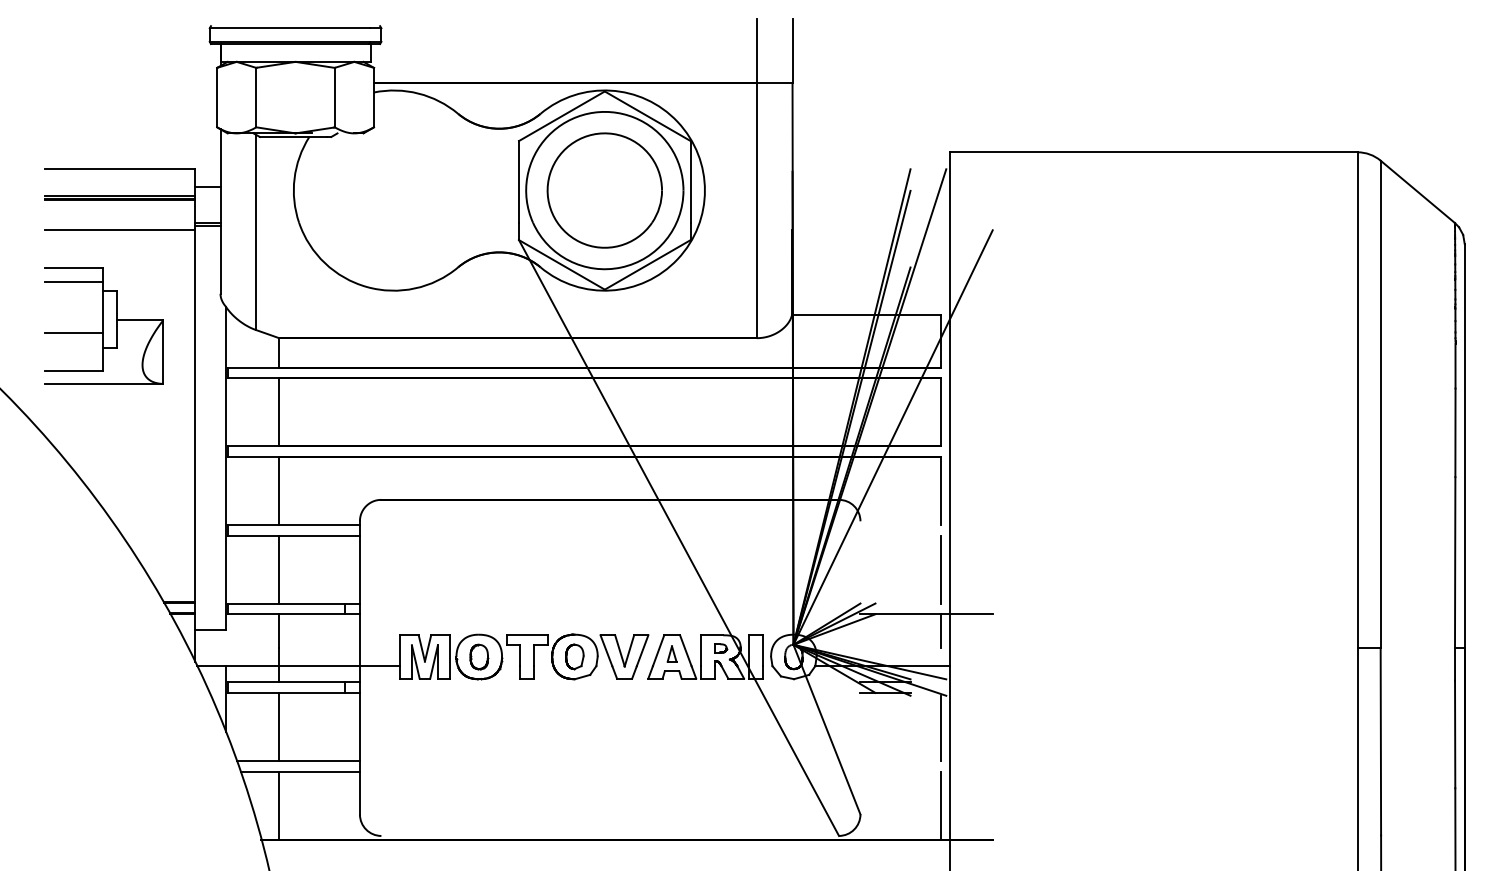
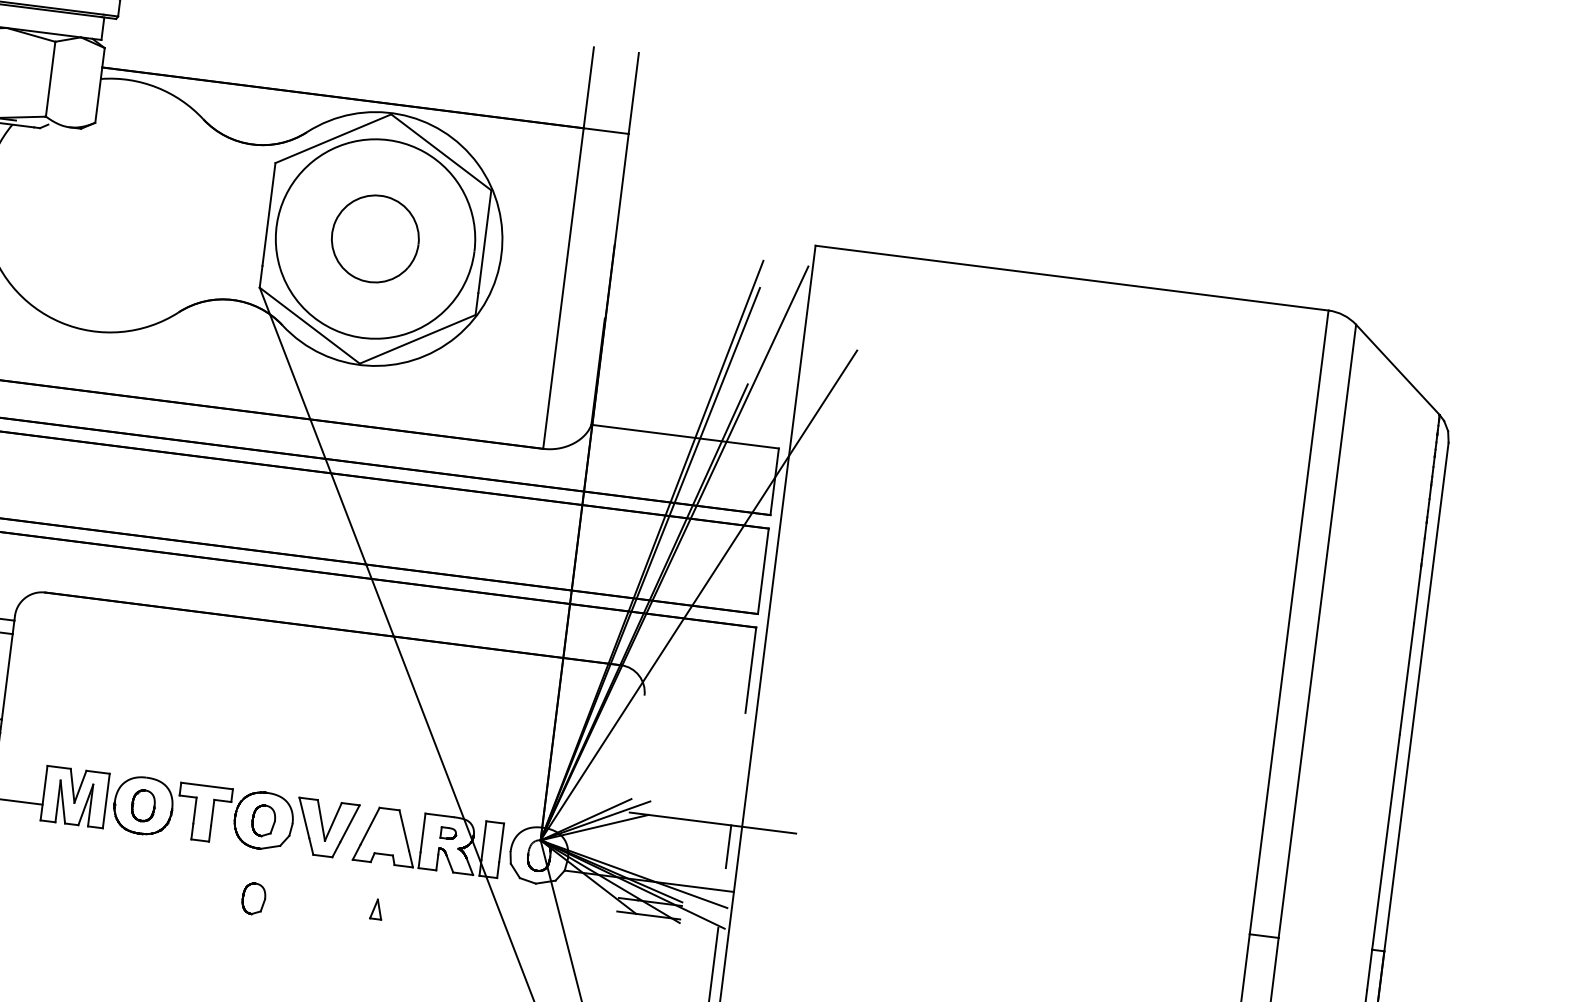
part: (604, 190) -> (375, 238), size x0.6
line: (940, 569) -> (737, 768), removed
part: (671, 653) -> (376, 908), moved
part: (574, 718) -> (253, 898), added

